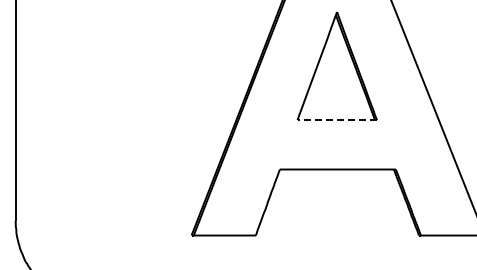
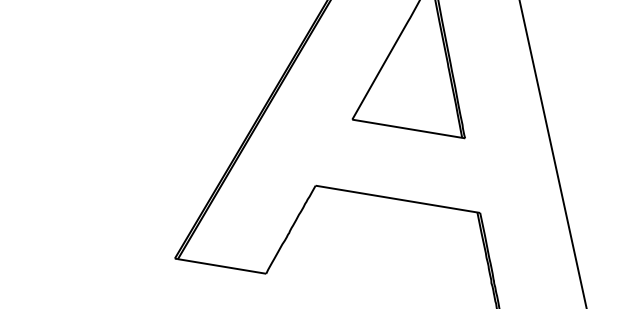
line: (337, 120) -> (408, 129), dashed -> solid

